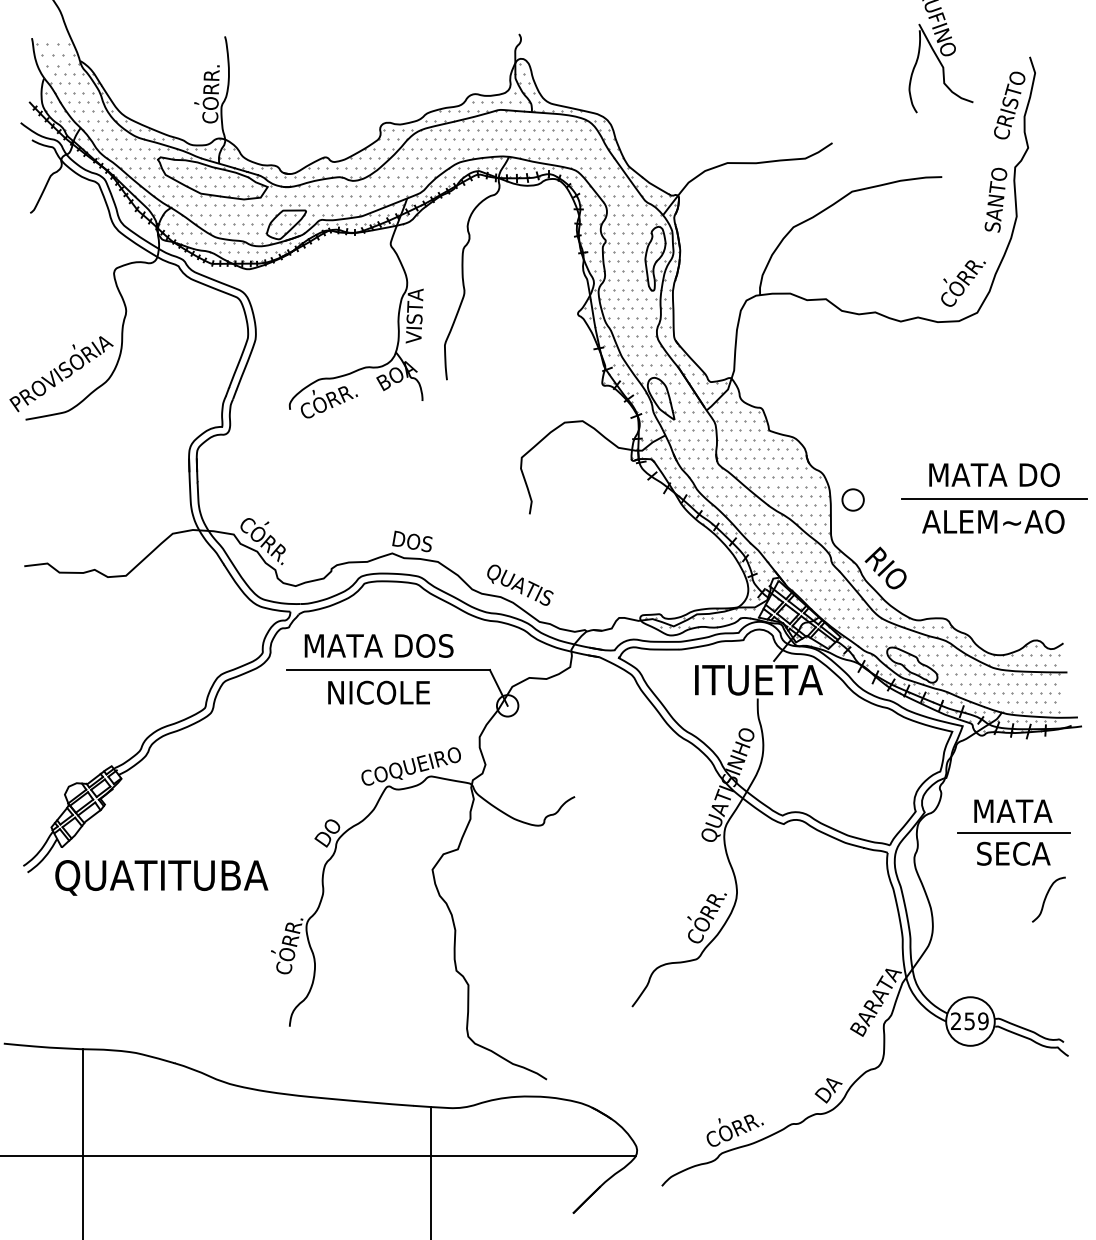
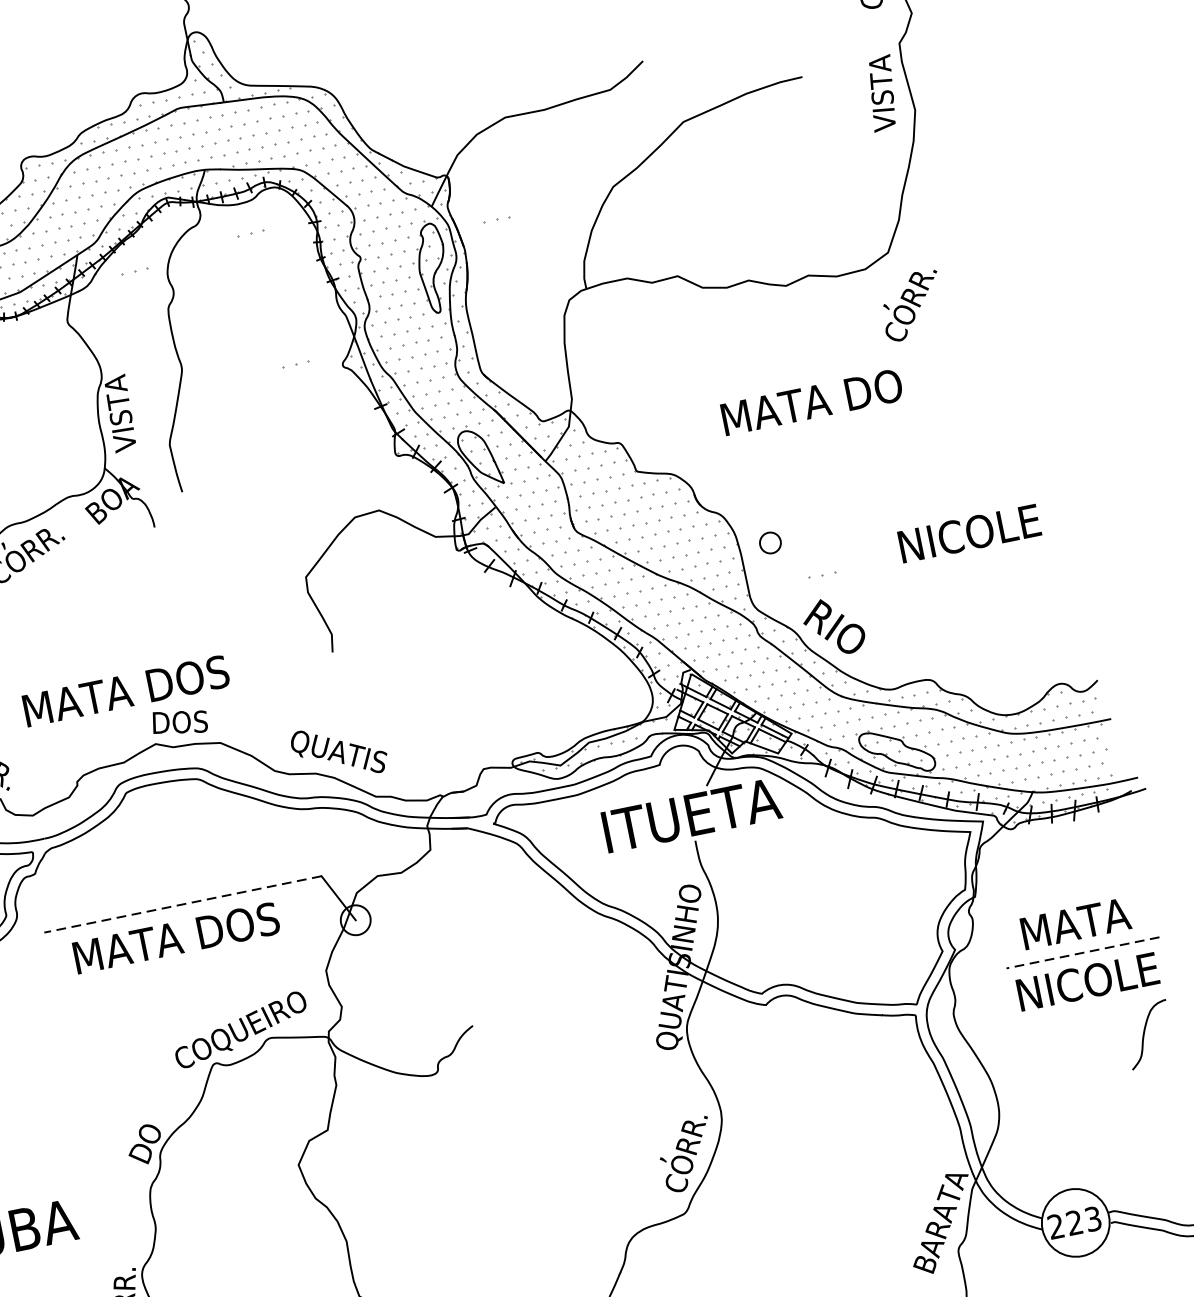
text: (995, 199) -> (881, 92), SANTO -> VISTA
part: (532, 208) -> (251, 233), added
part: (445, 218) -> (135, 271), added
part: (707, 233) -> (497, 219), added
text: (963, 283) -> (911, 305), moved
part: (545, 306) -> (296, 364), added
text: (994, 474) -> (811, 401), moved
part: (852, 499) -> (769, 542), size x0.7
line: (994, 499) -> (963, 503), removed
text: (993, 521) -> (968, 533), ALEM~AO -> NICOLE
part: (885, 530) -> (823, 575), added
text: (378, 645) -> (125, 690), moved
line: (387, 670) -> (181, 905), solid -> dashed
text: (378, 692) -> (175, 937), NICOLE -> MATA DOS
line: (1014, 832) -> (1083, 952), solid -> dashed
text: (1013, 853) -> (1087, 981), SECA -> NICOLE
text: (976, 1021) -> (1083, 1221), 259 -> 223

